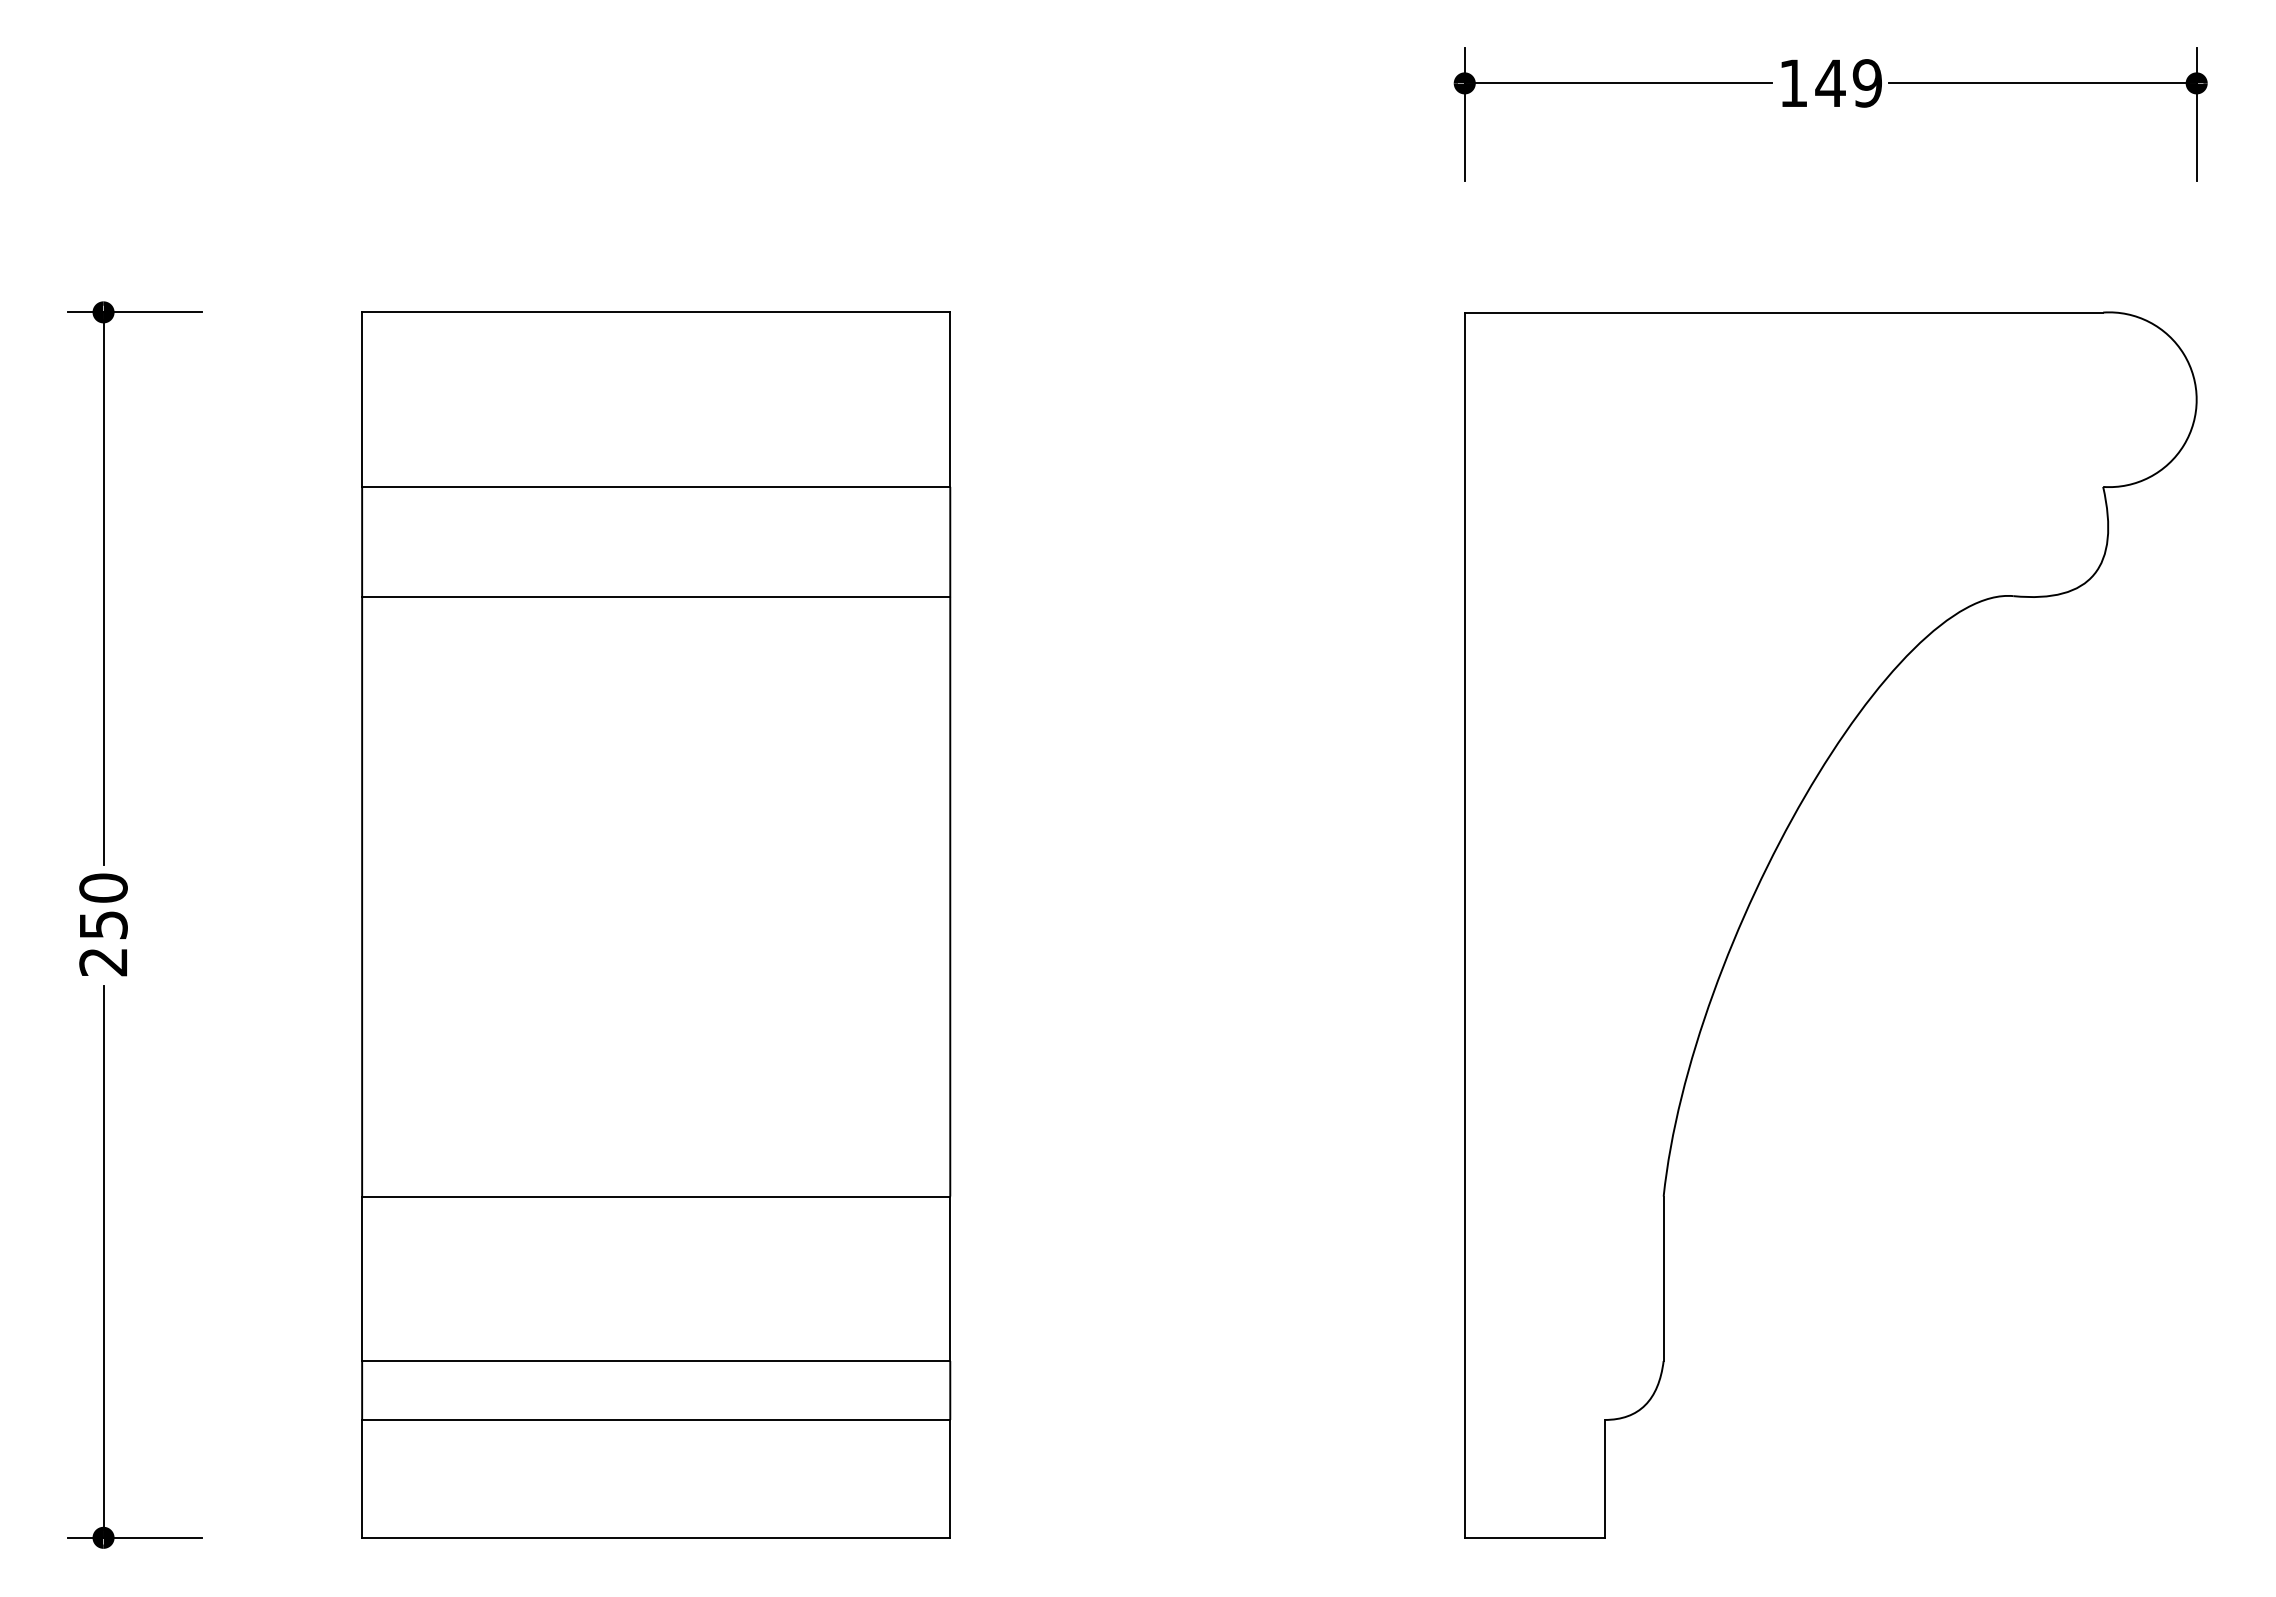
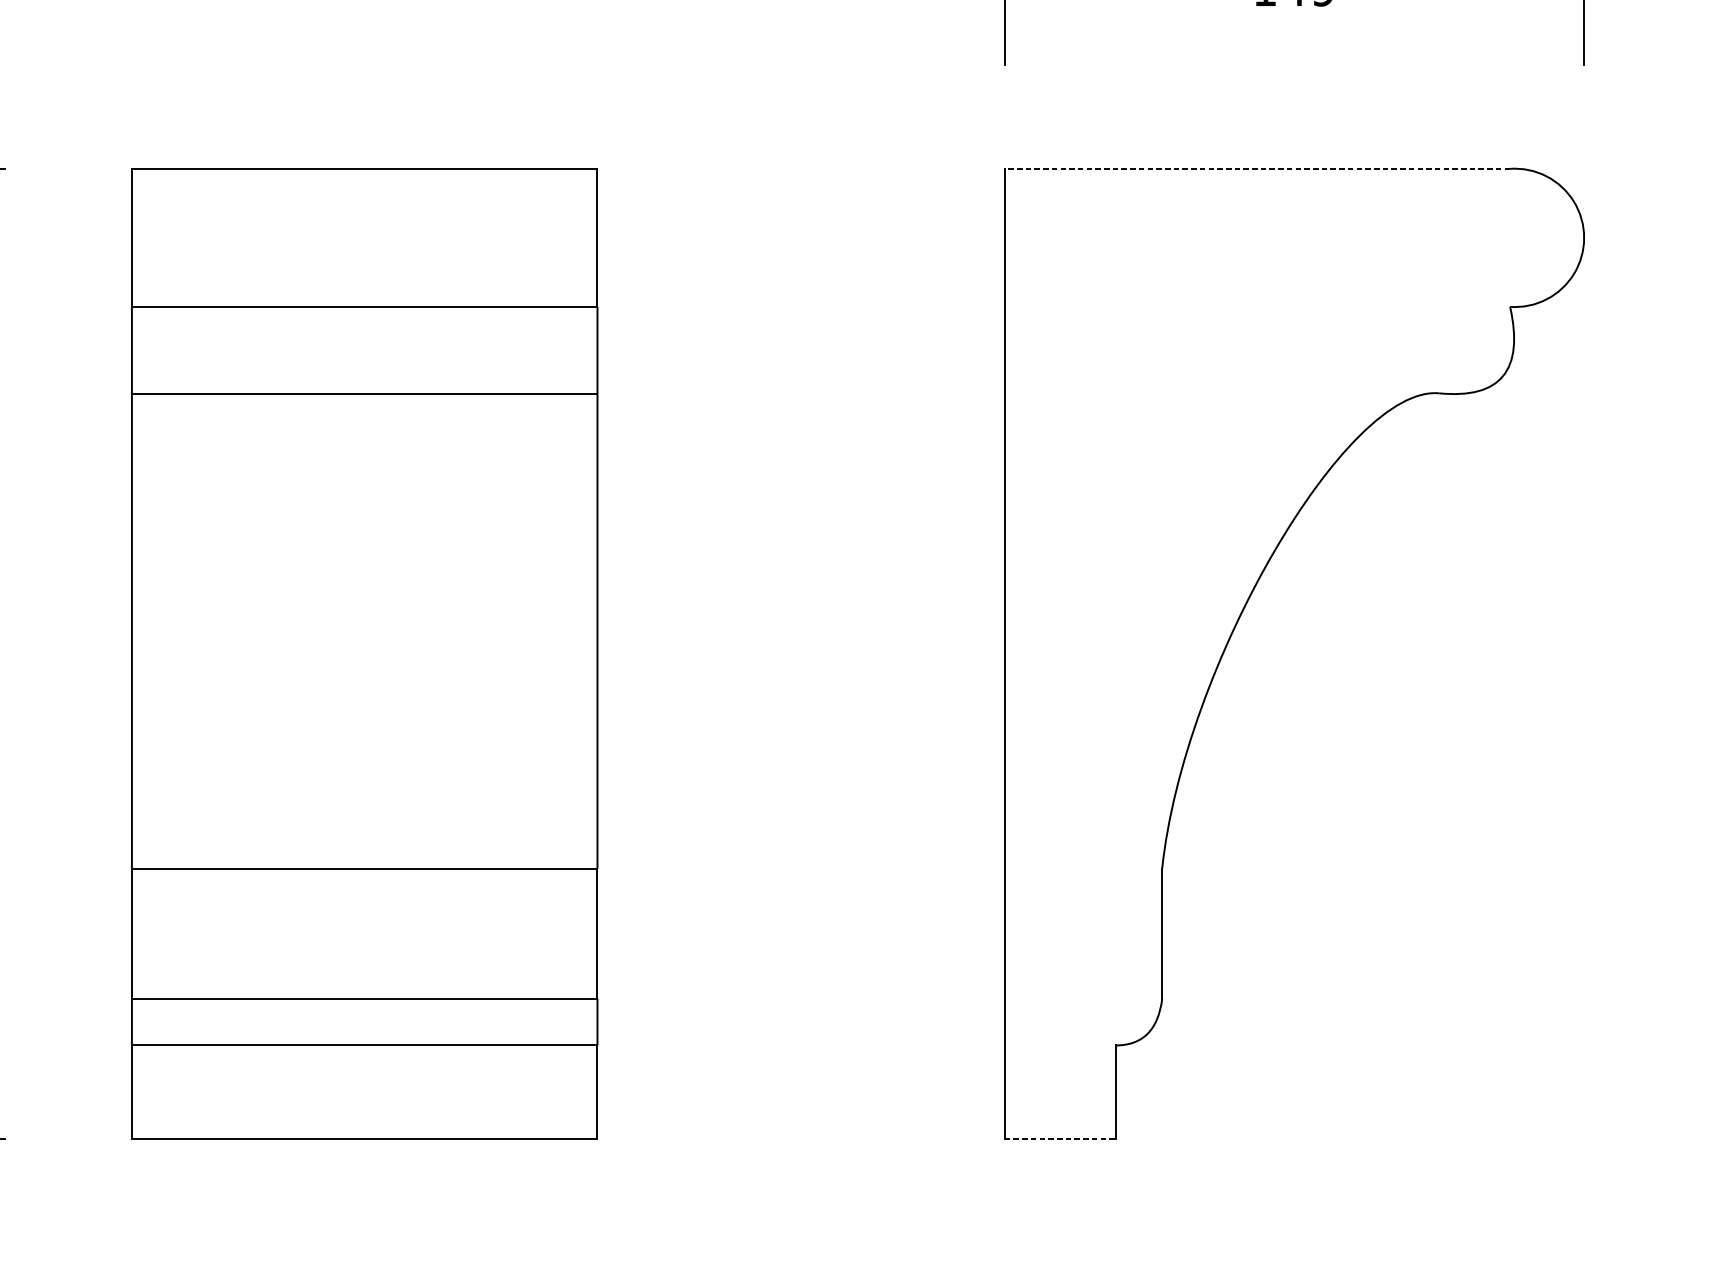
line: (1783, 312) -> (1257, 168), solid -> dashed
line: (1534, 1537) -> (1059, 1138), solid -> dashed

